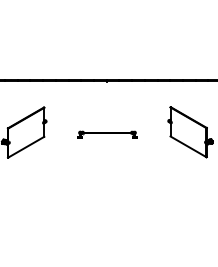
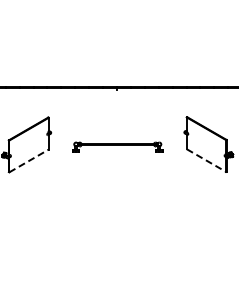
part: (107, 134) -> (117, 147), size x1.4
line: (26, 146) -> (29, 160), solid -> dashed
line: (188, 146) -> (206, 160), solid -> dashed

